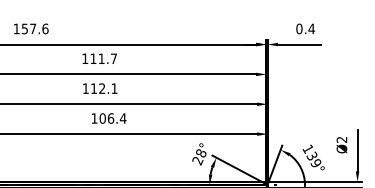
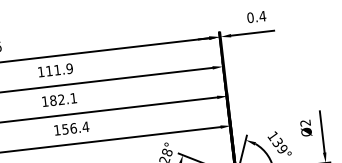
text: (113, 58) -> (69, 68), 111.7 -> 111.9
text: (93, 88) -> (52, 100), 112.1 -> 182.1
text: (102, 118) -> (65, 129), 106.4 -> 156.4

